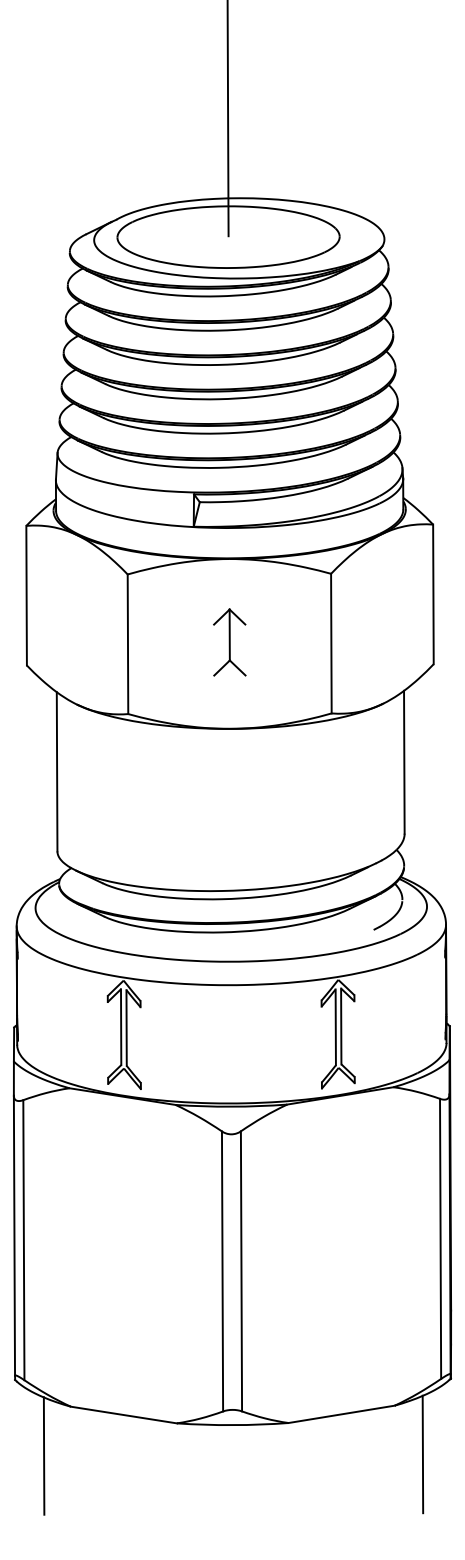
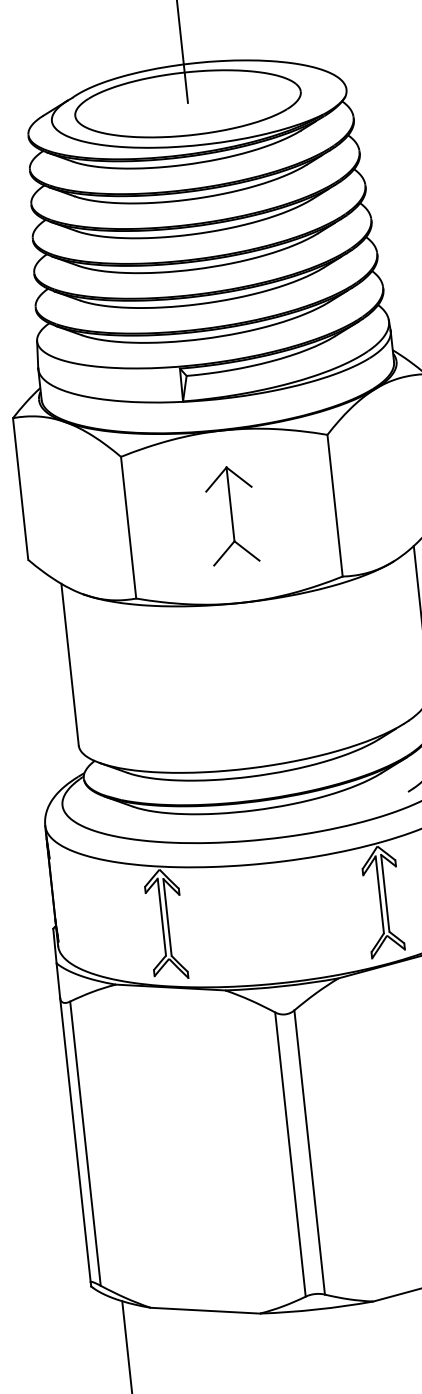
part: (229, 642) -> (231, 515), size x1.43

